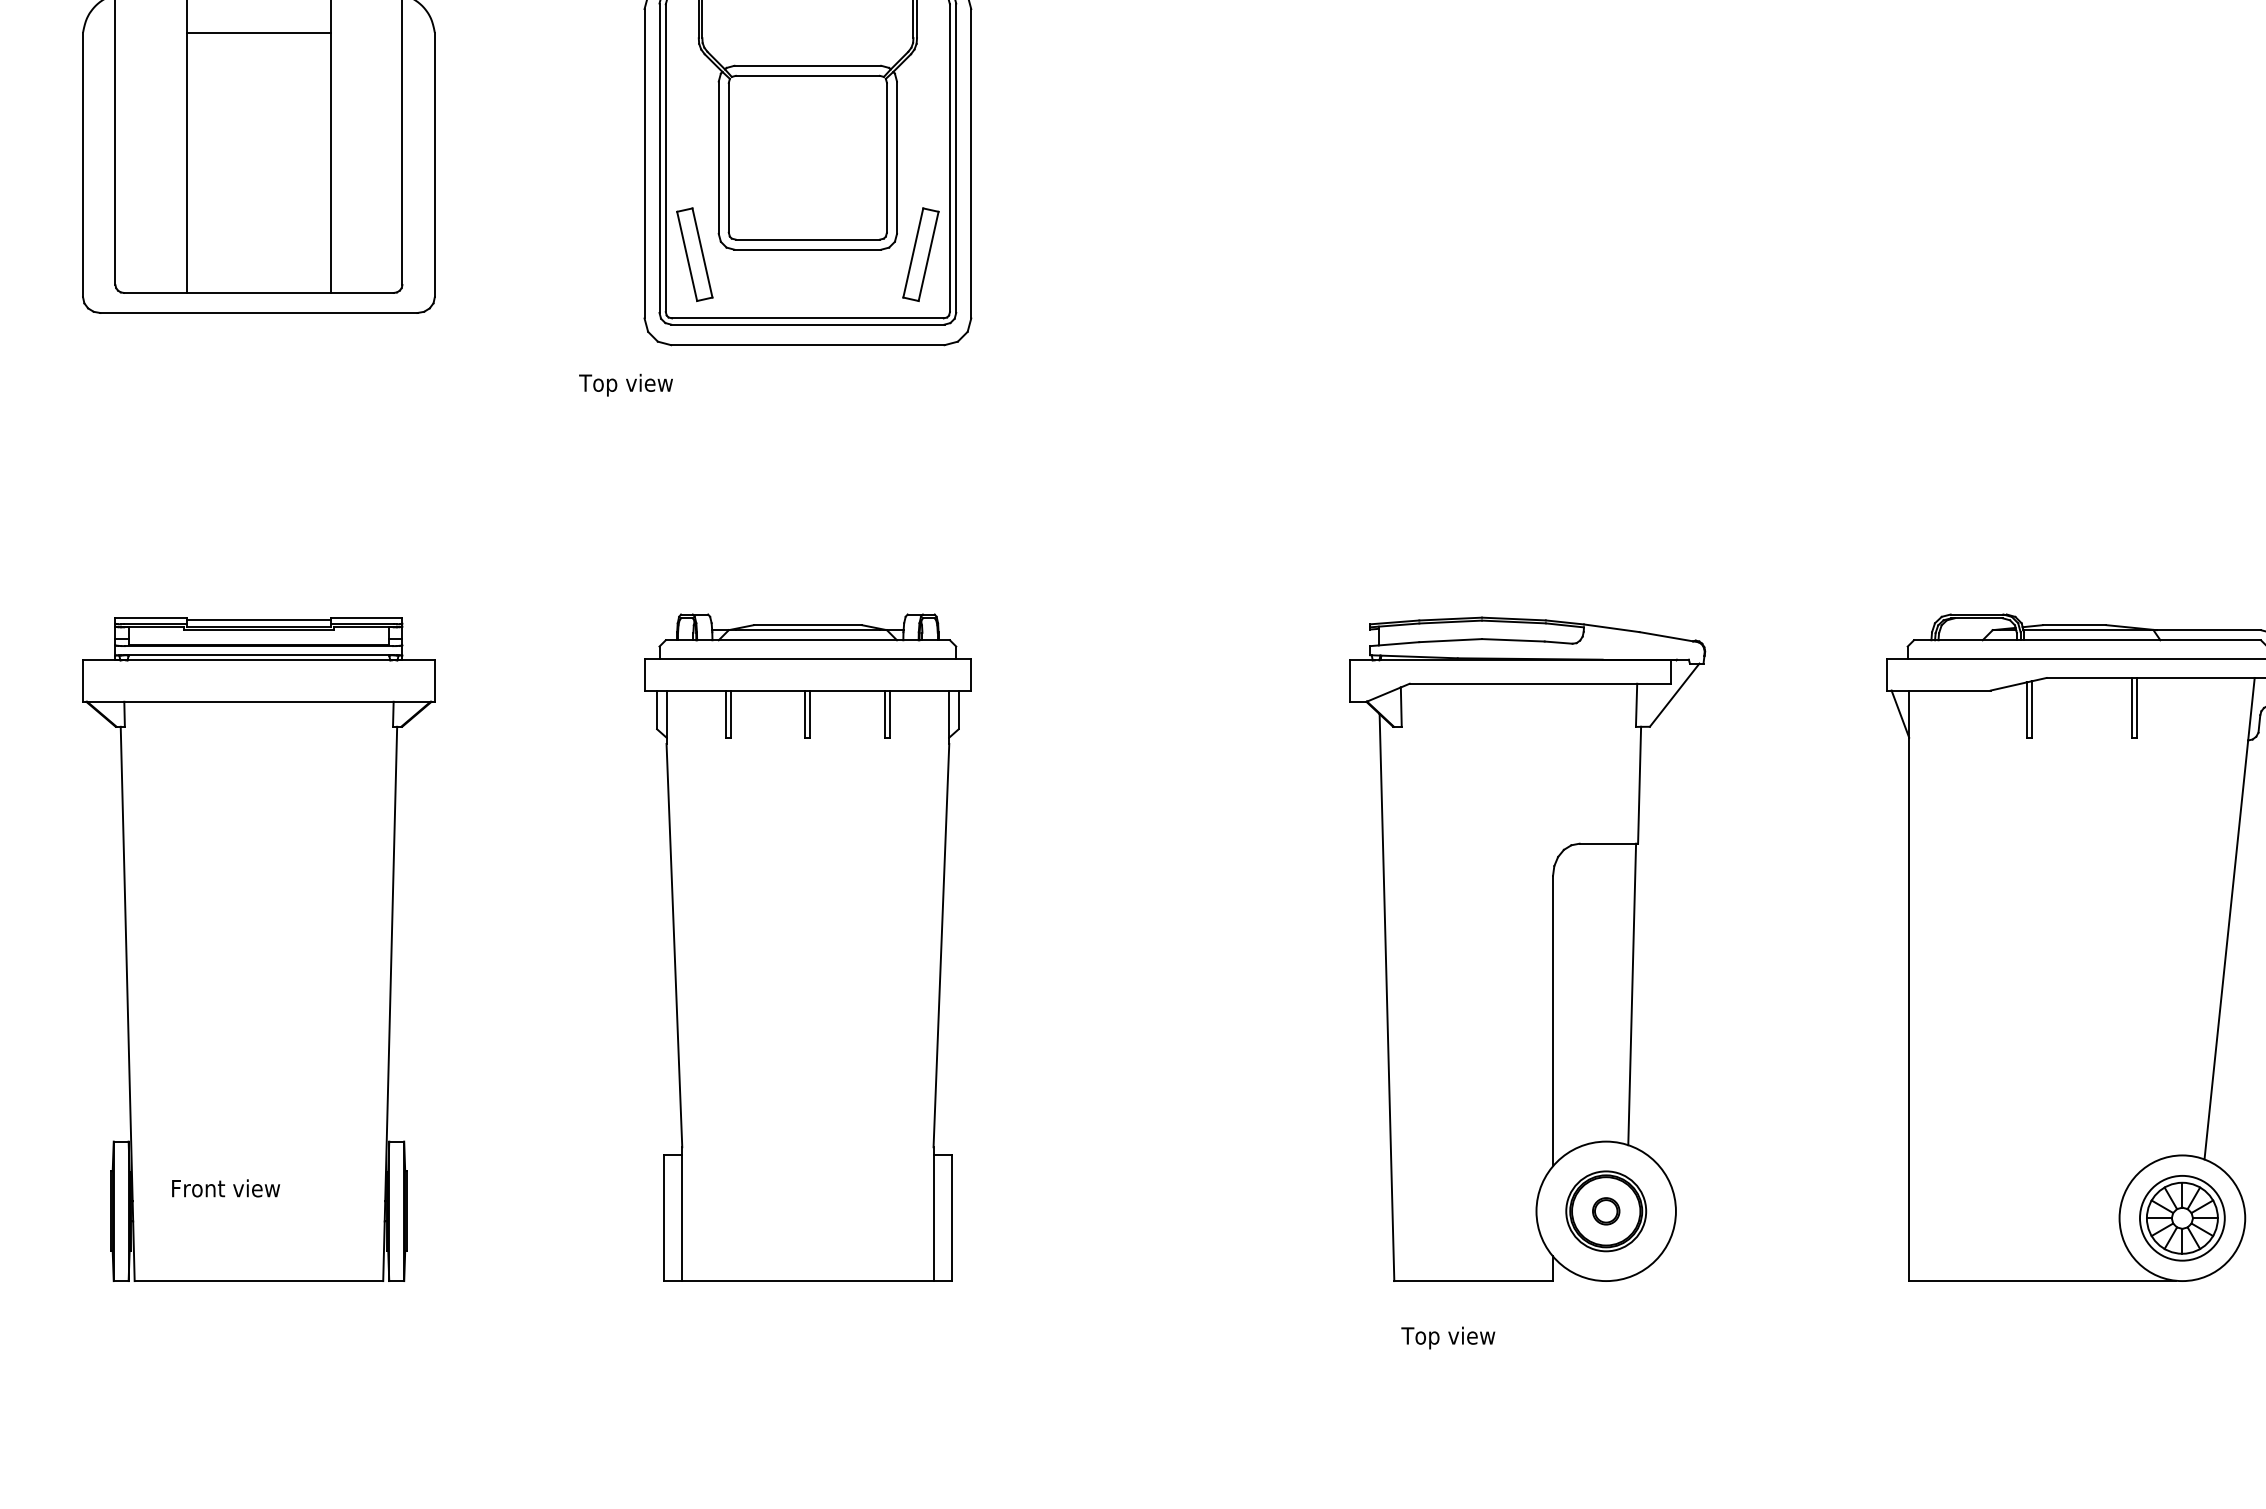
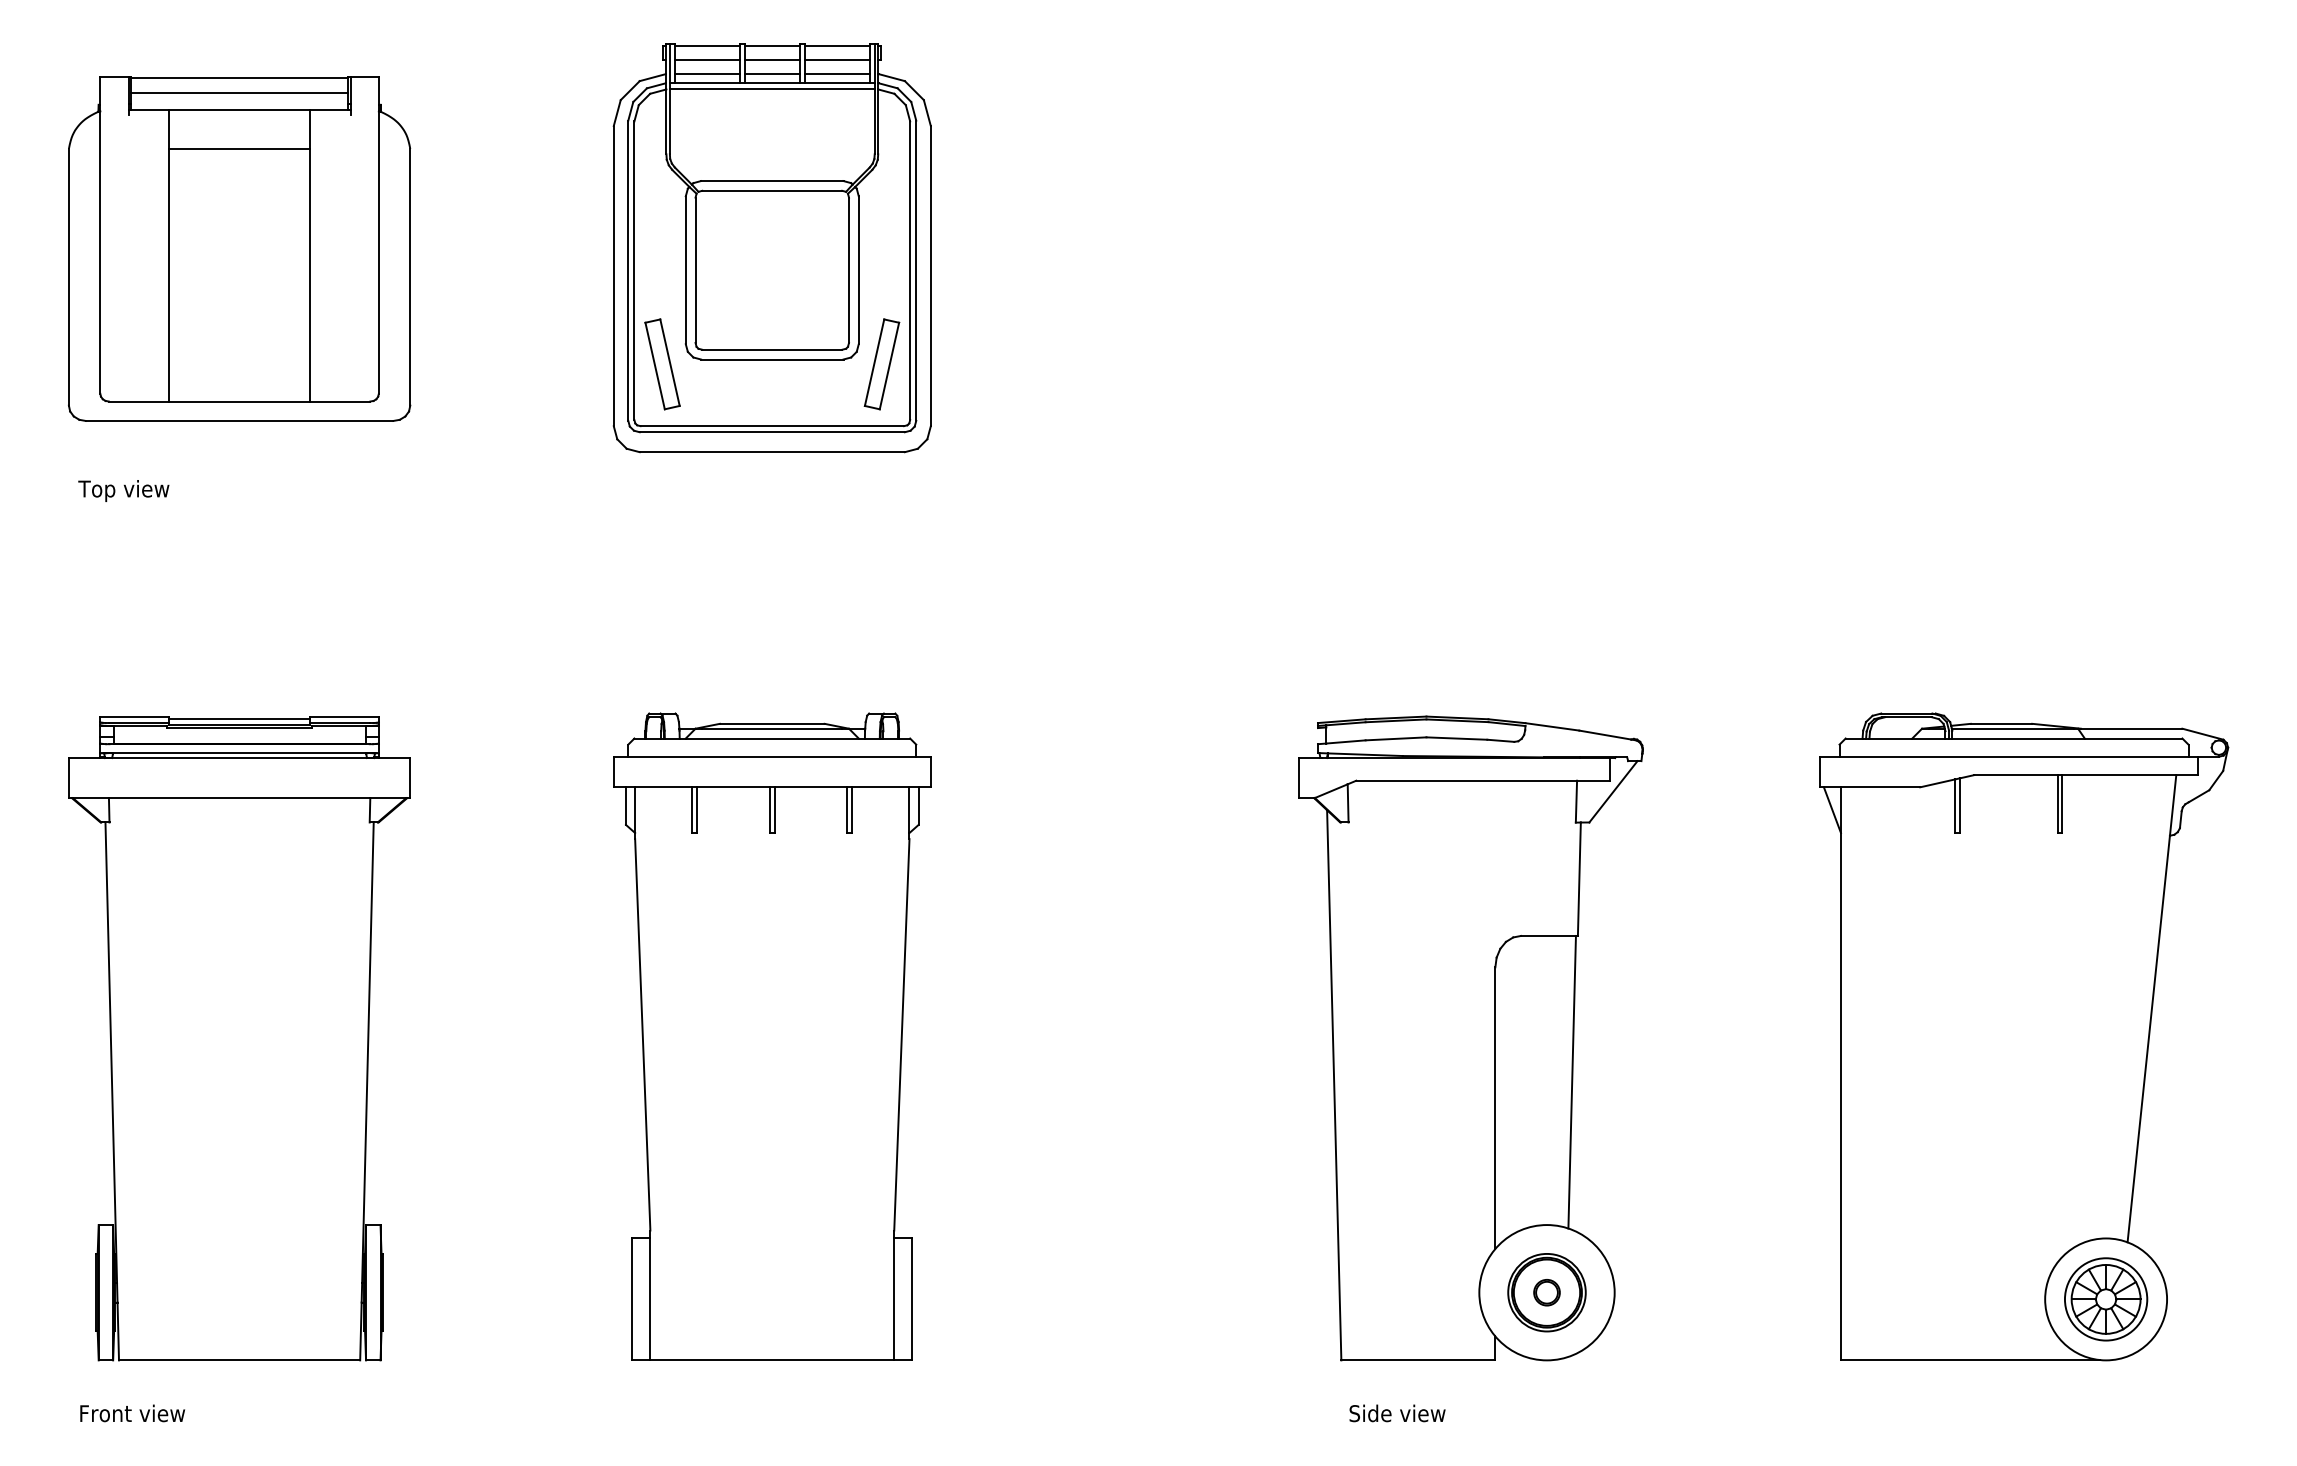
text: (625, 384) -> (123, 490), moved
text: (225, 1188) -> (132, 1413), moved
text: (1451, 1337) -> (1396, 1415), Top view -> Side view

